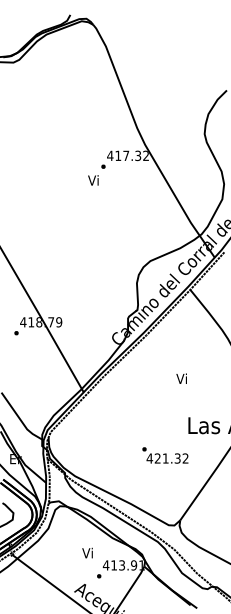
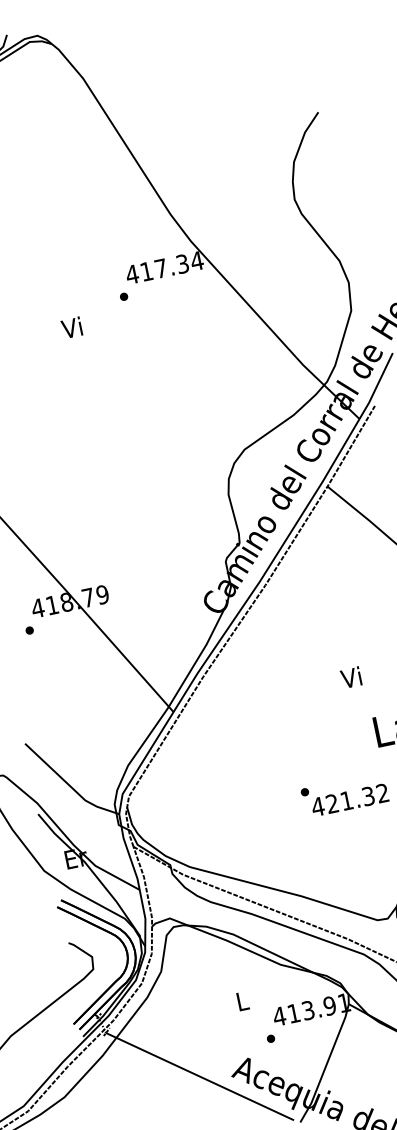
text: (145, 155) -> (195, 260), 417.32 -> 417.34
text: (93, 180) -> (72, 327), moved
text: (181, 378) -> (350, 677), moved
text: (87, 552) -> (240, 1000), Vi -> L

